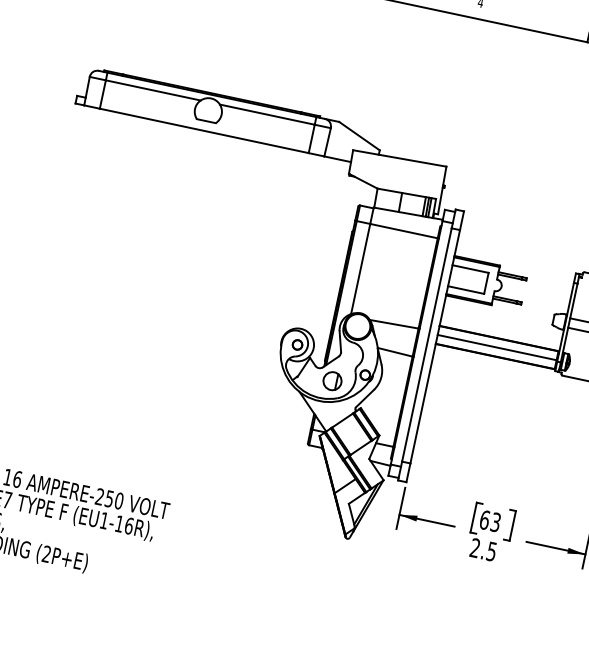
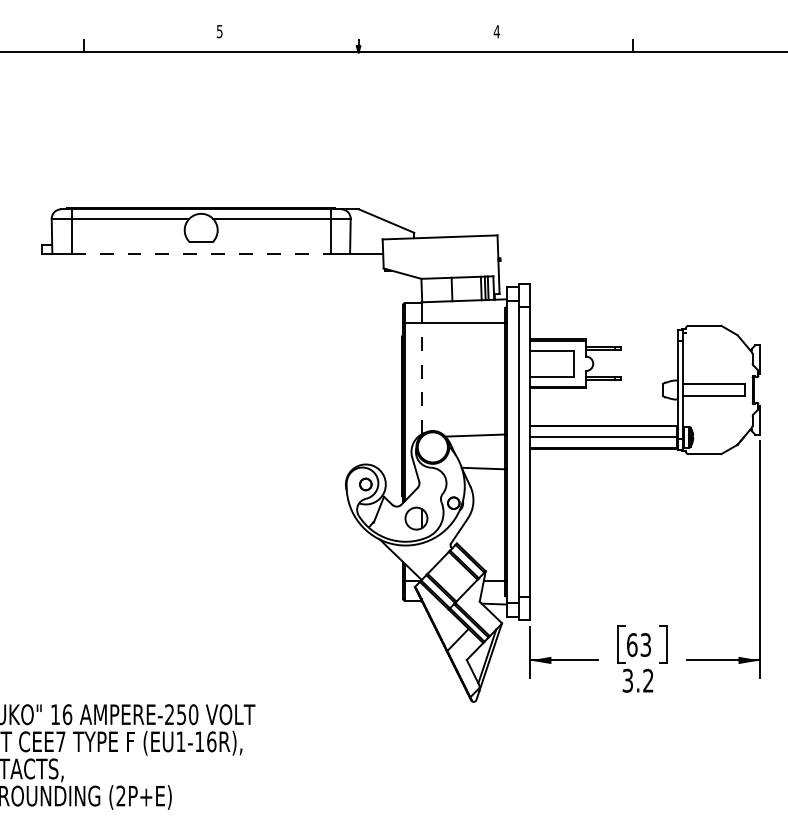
line: (204, 131) -> (201, 254), solid -> dashed
line: (360, 269) -> (421, 378), solid -> dashed
text: (483, 549) -> (637, 680), 2.5 -> 3.2

